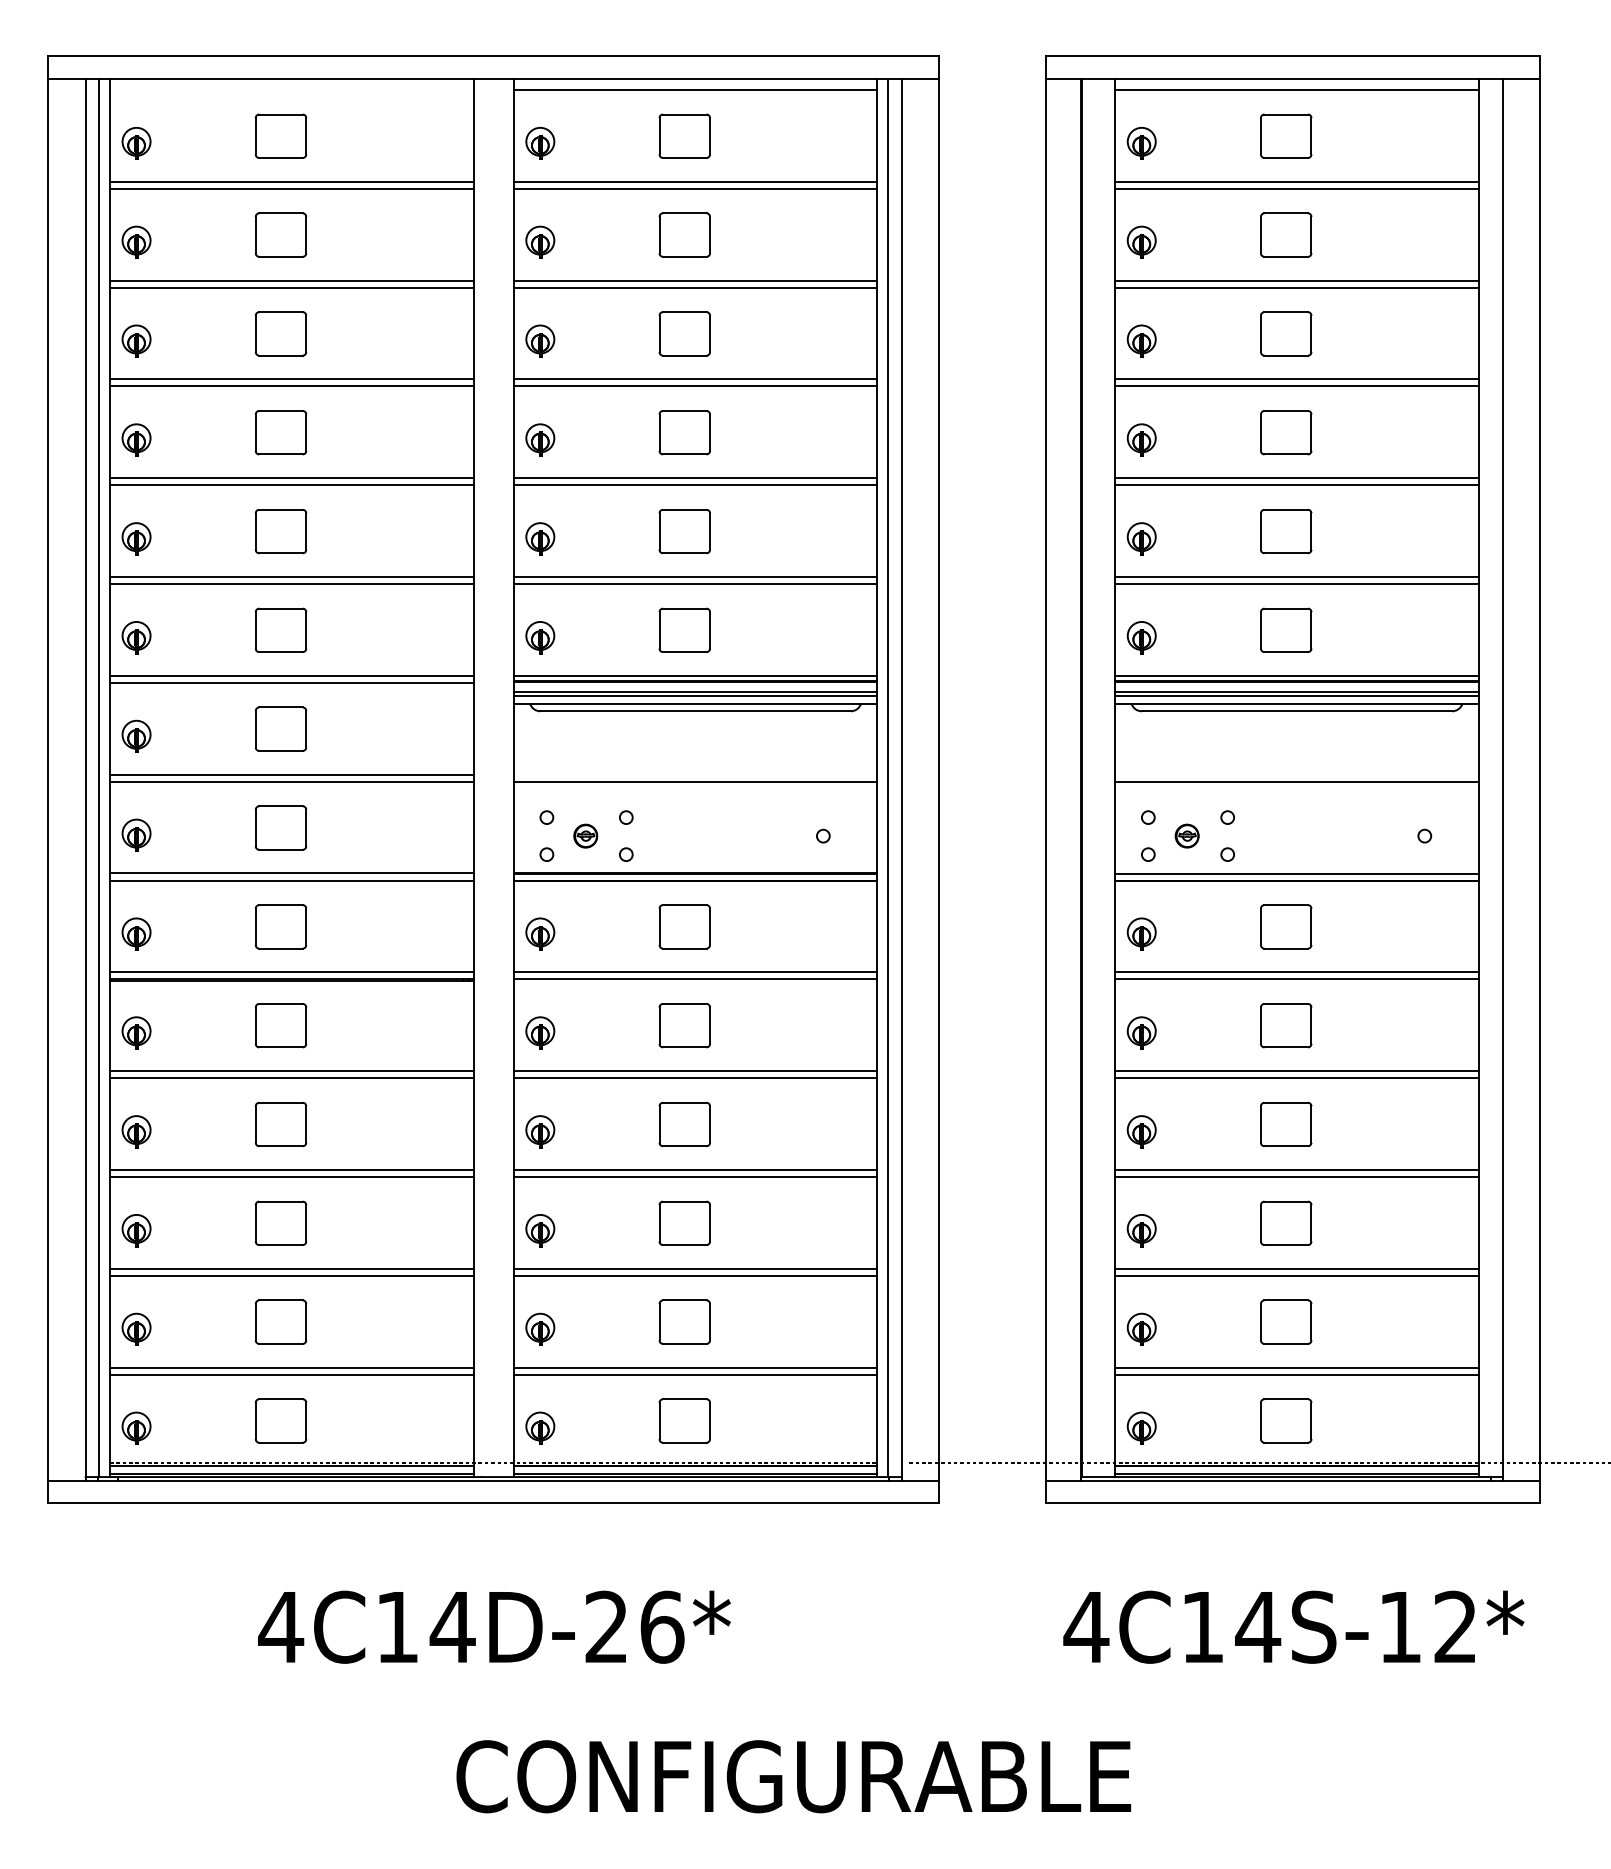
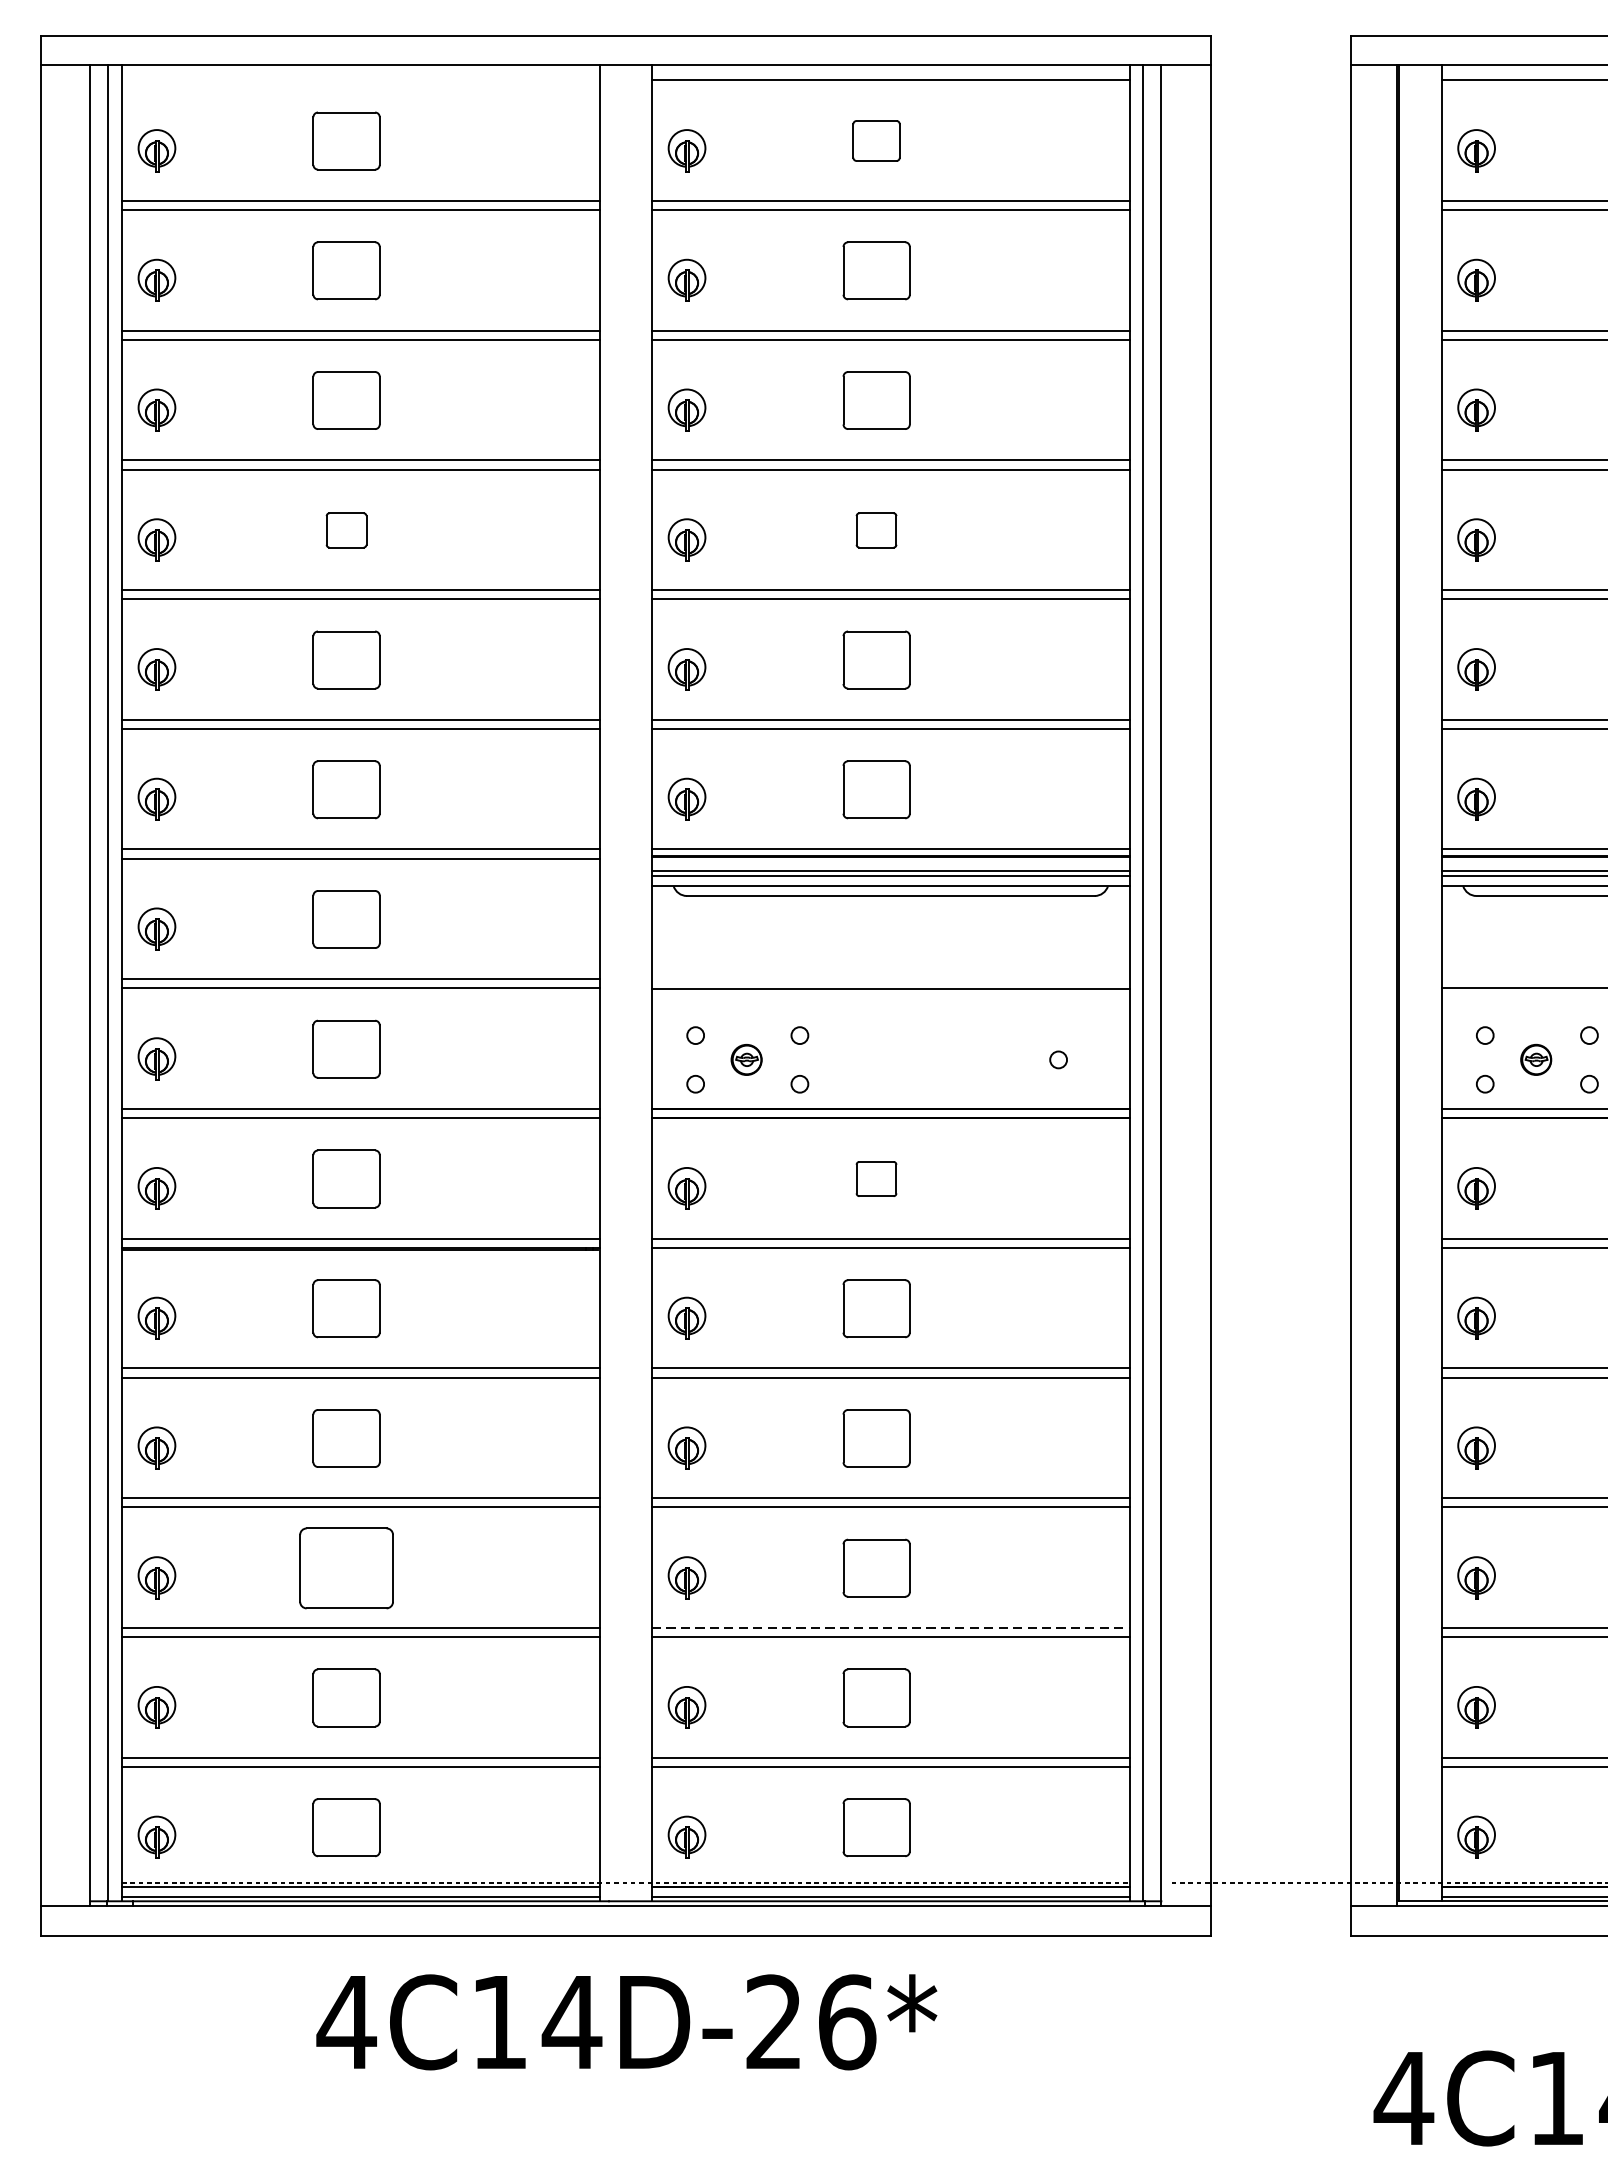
part: (684, 135) -> (876, 140), size x0.7
part: (280, 432) -> (345, 530), size x0.6
part: (684, 432) -> (876, 530), size x0.6
part: (684, 926) -> (876, 1178), size x0.6
part: (280, 1222) -> (345, 1567), size x1.4
line: (695, 1268) -> (890, 1627), solid -> dashed
text: (494, 1626) -> (626, 2021), moved

